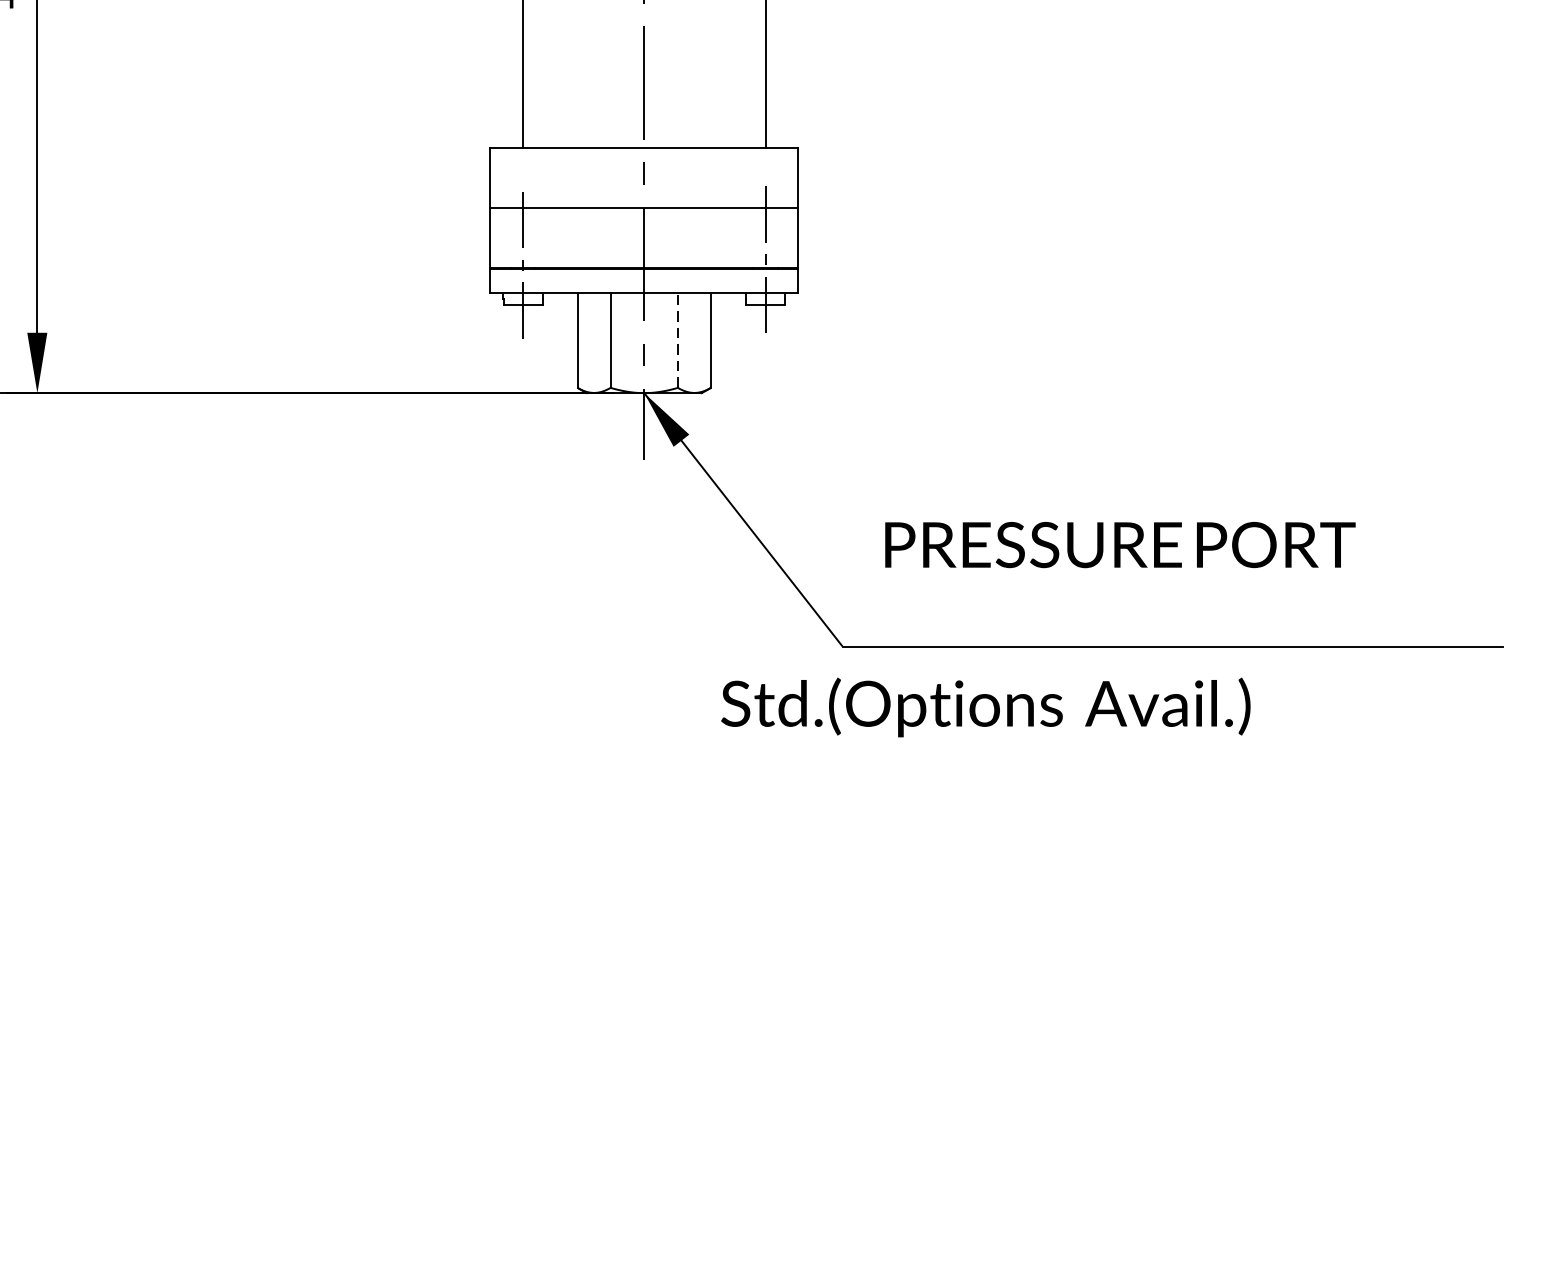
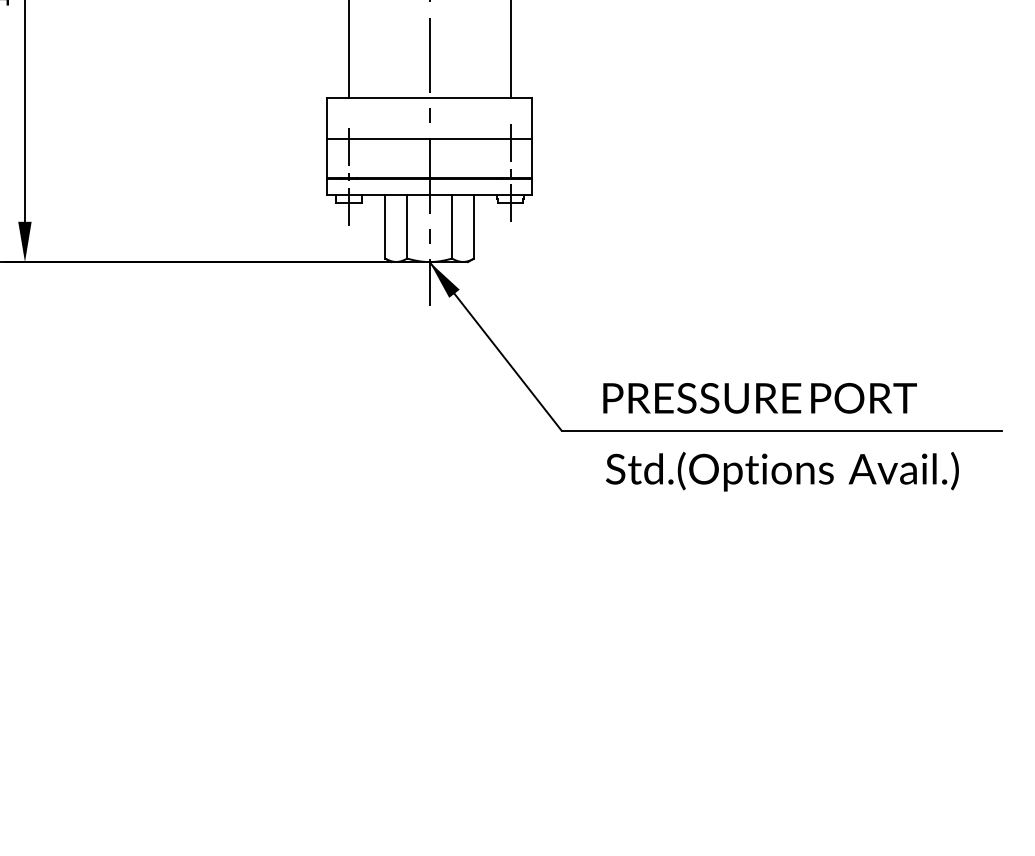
line: (678, 339) -> (452, 226), dashed -> solid
text: (1119, 545) -> (759, 398), moved
text: (985, 707) -> (782, 471), moved

